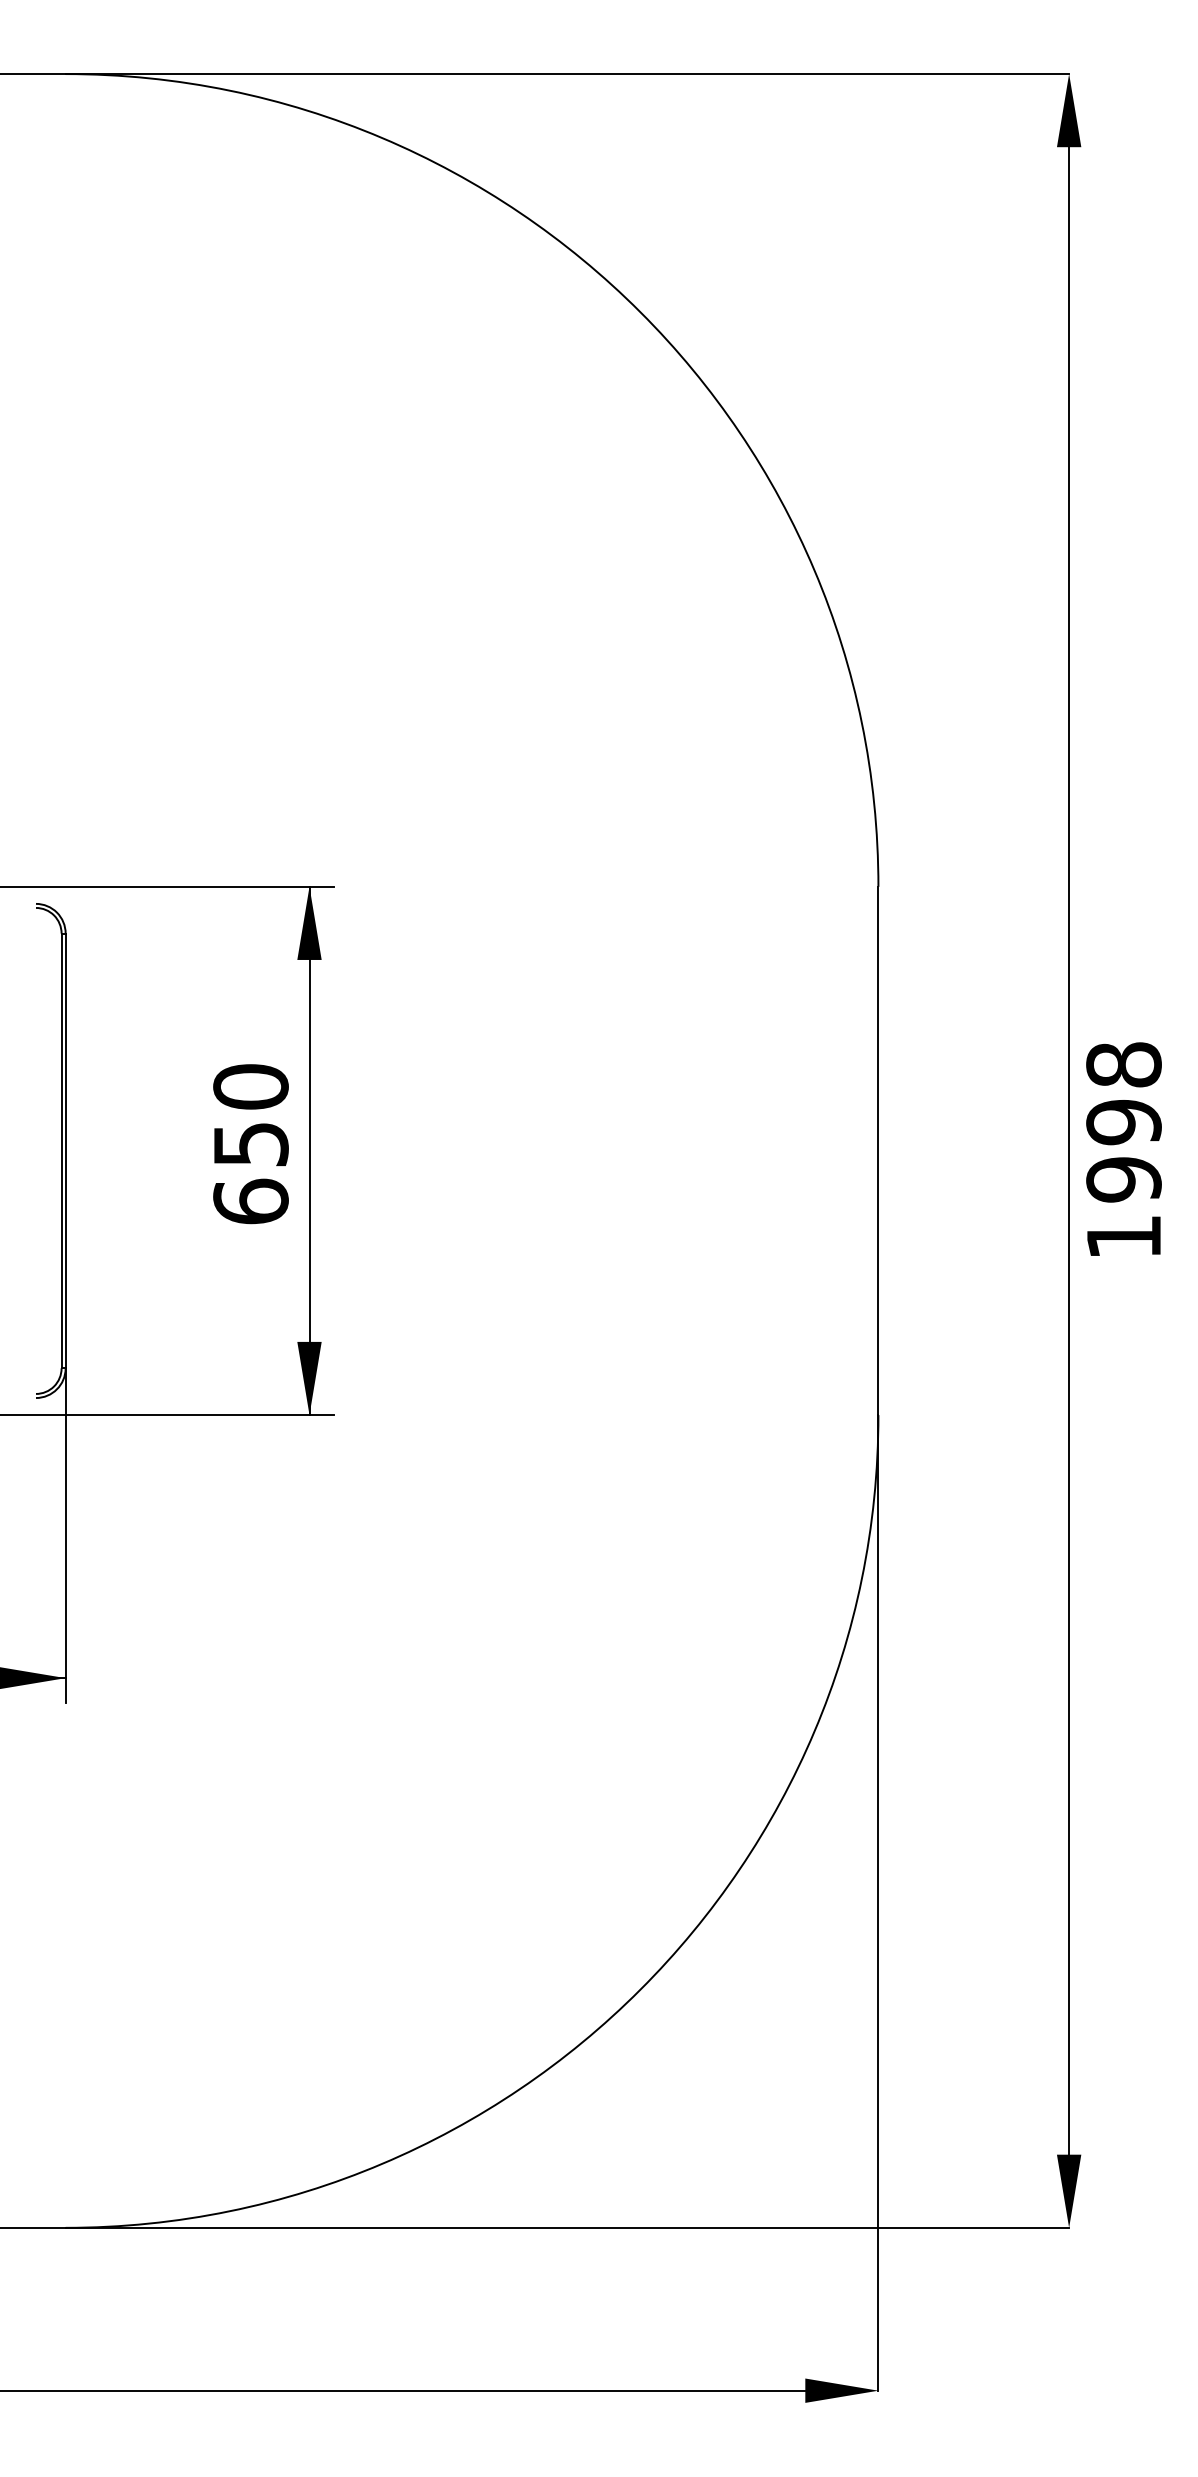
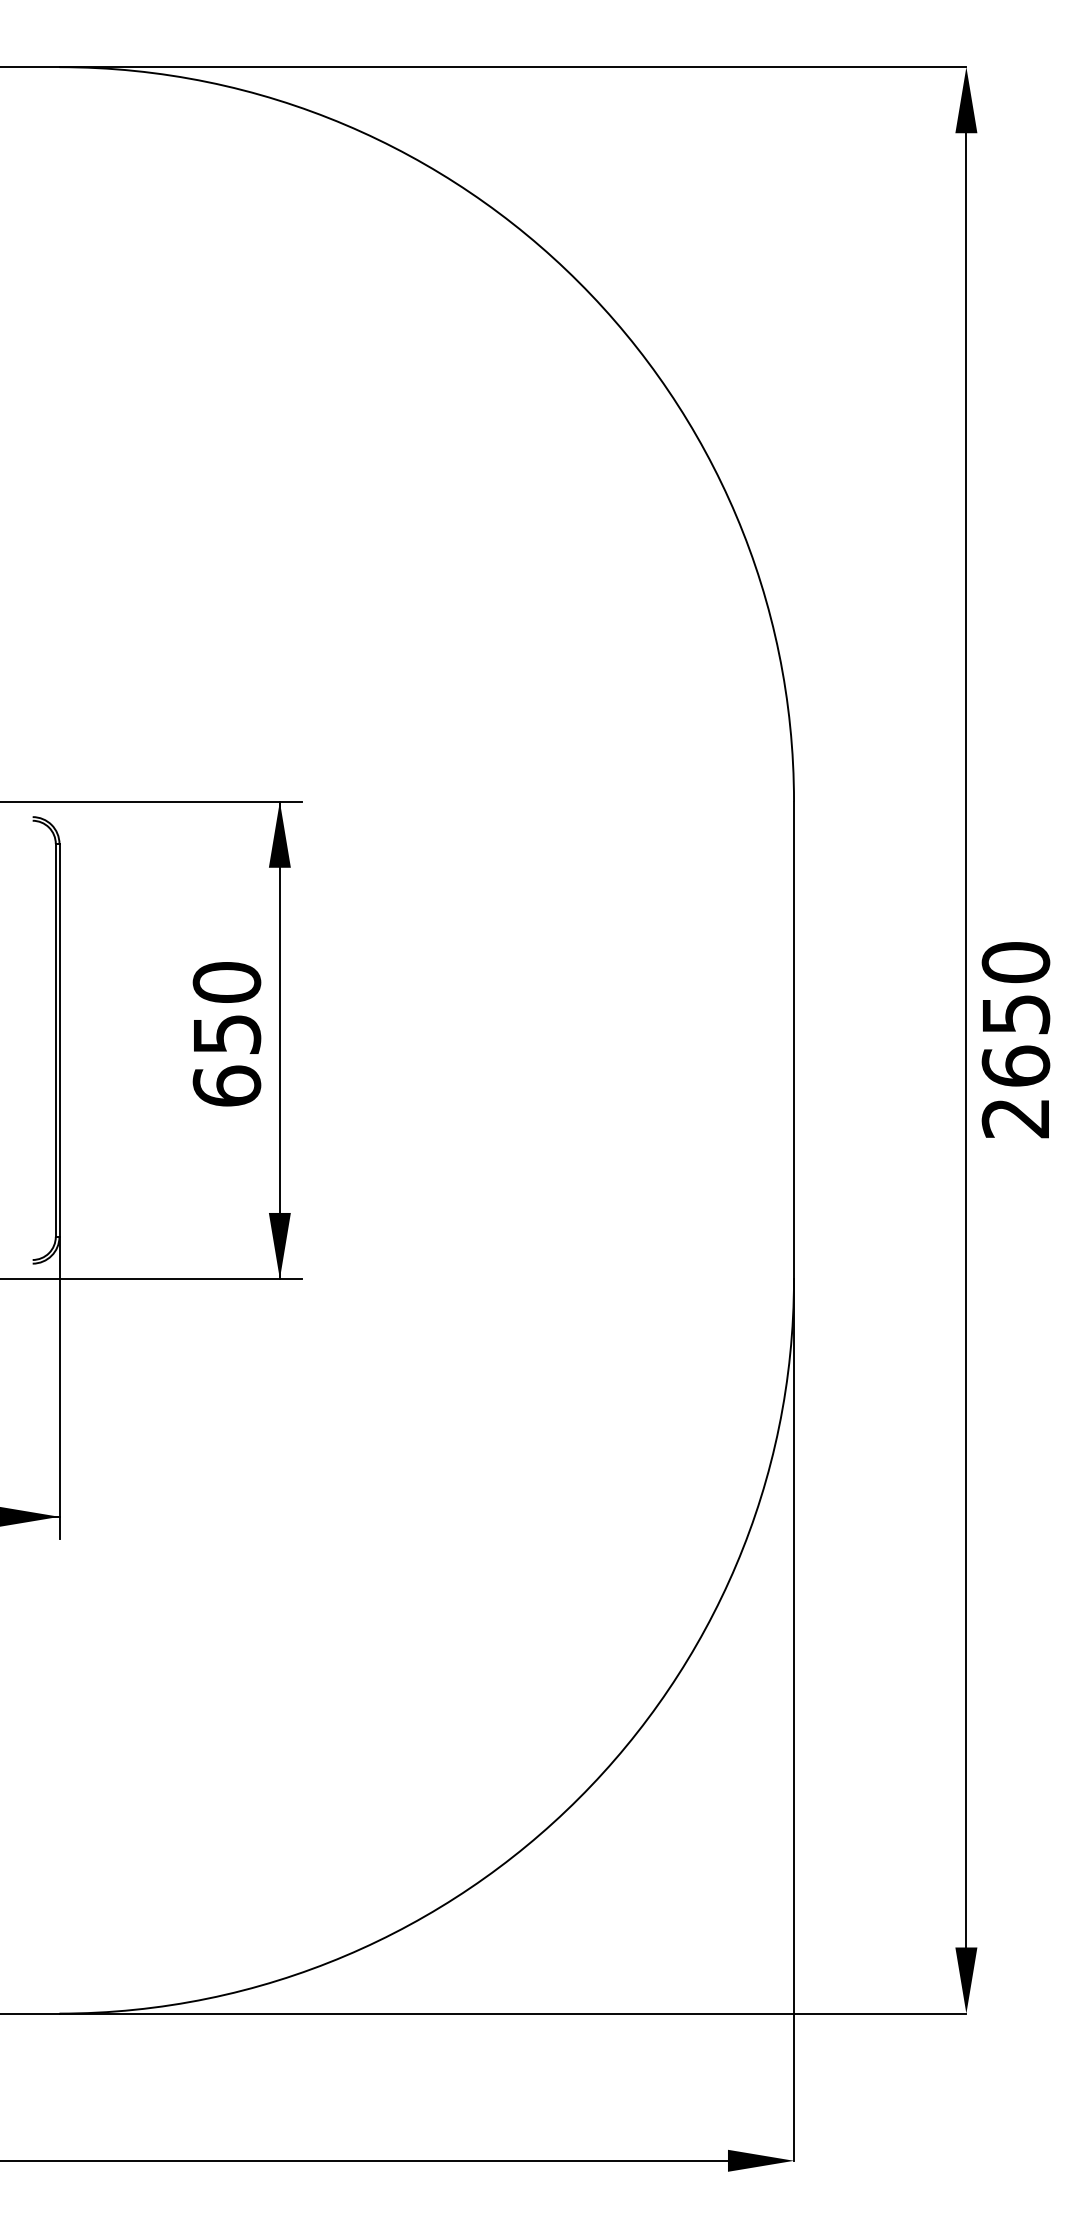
text: (1123, 1151) -> (1015, 1040), 1998 -> 2650

